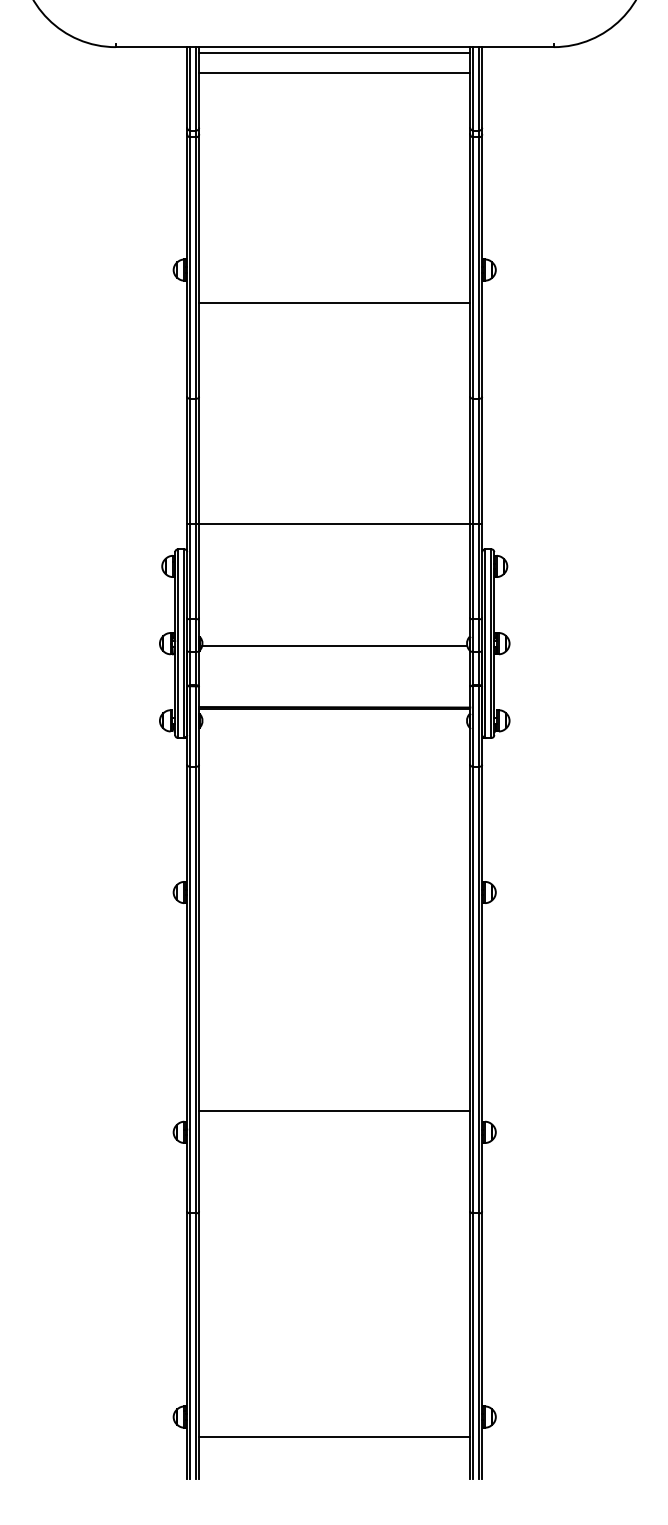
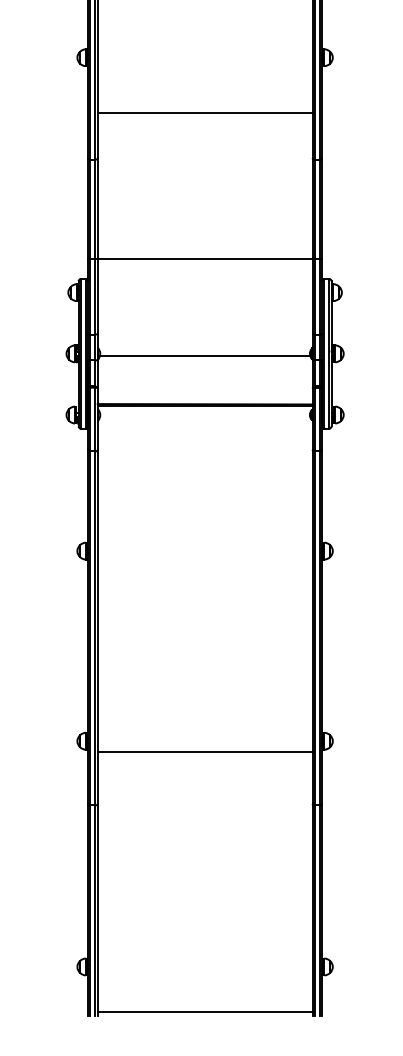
line: (334, 303) -> (204, 113), moved
line: (334, 1110) -> (204, 751), moved
line: (334, 1437) -> (204, 1011), moved

